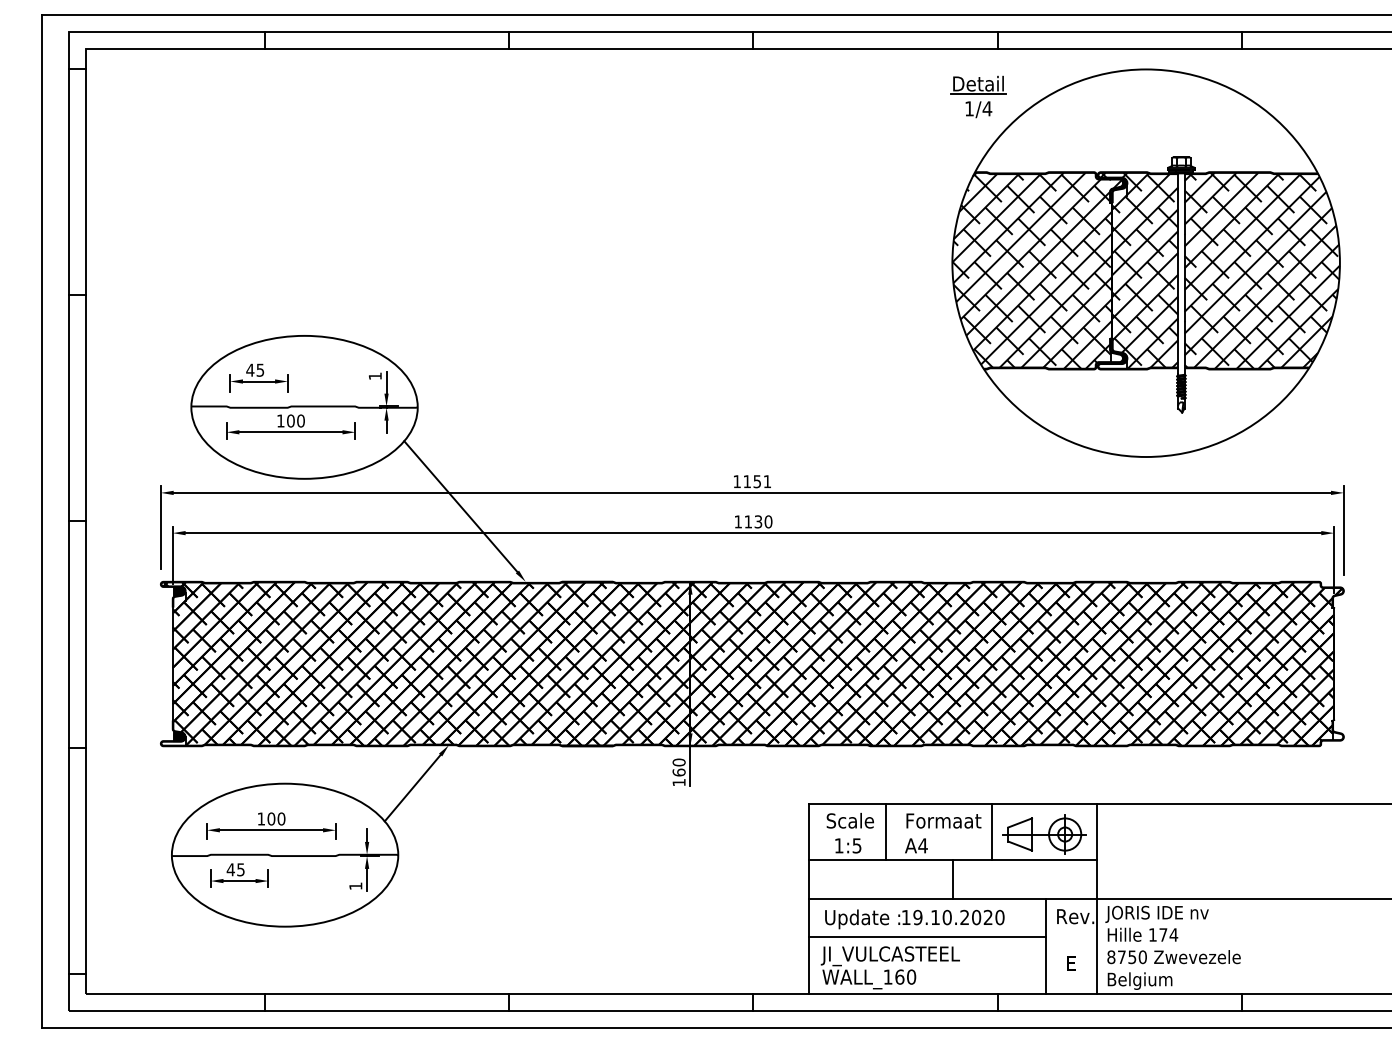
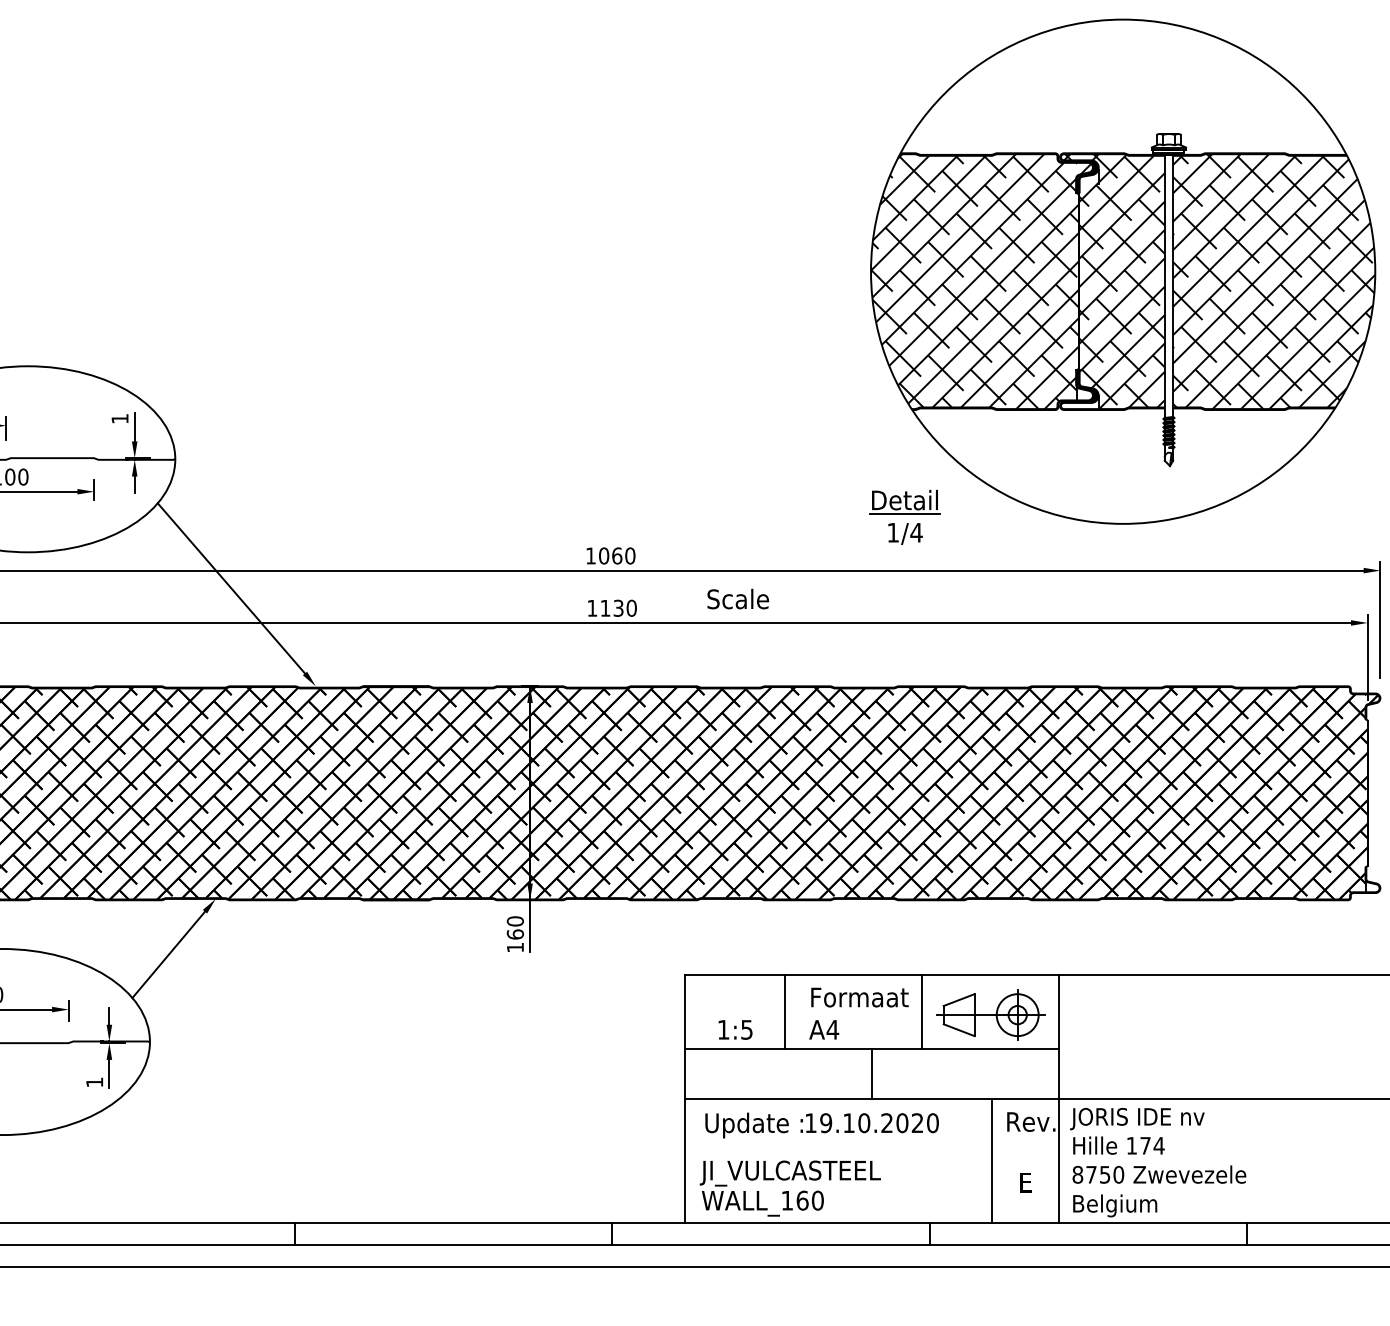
part: (978, 96) -> (904, 516), moved
text: (757, 481) -> (617, 555), 1151 -> 1060
text: (849, 820) -> (737, 598), moved
line: (927, 937) -> (838, 1149), removed

